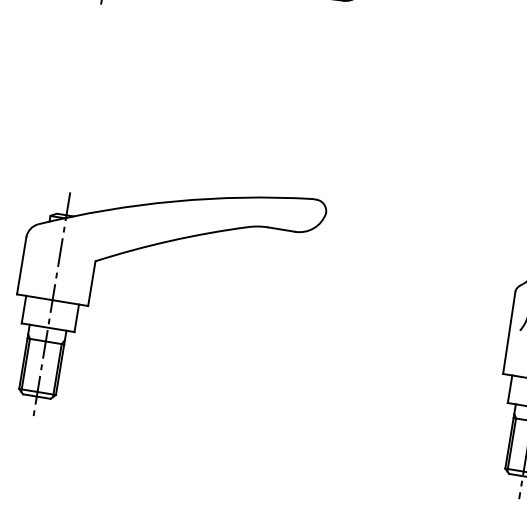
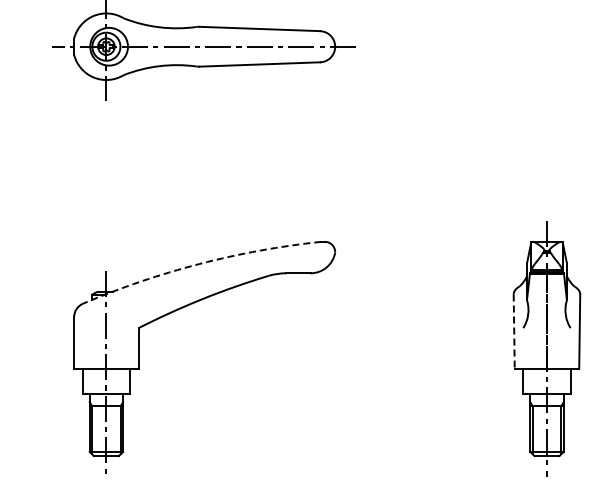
arc: (174, 200) -> (199, 263), solid -> dashed
line: (509, 333) -> (514, 332), solid -> dashed

